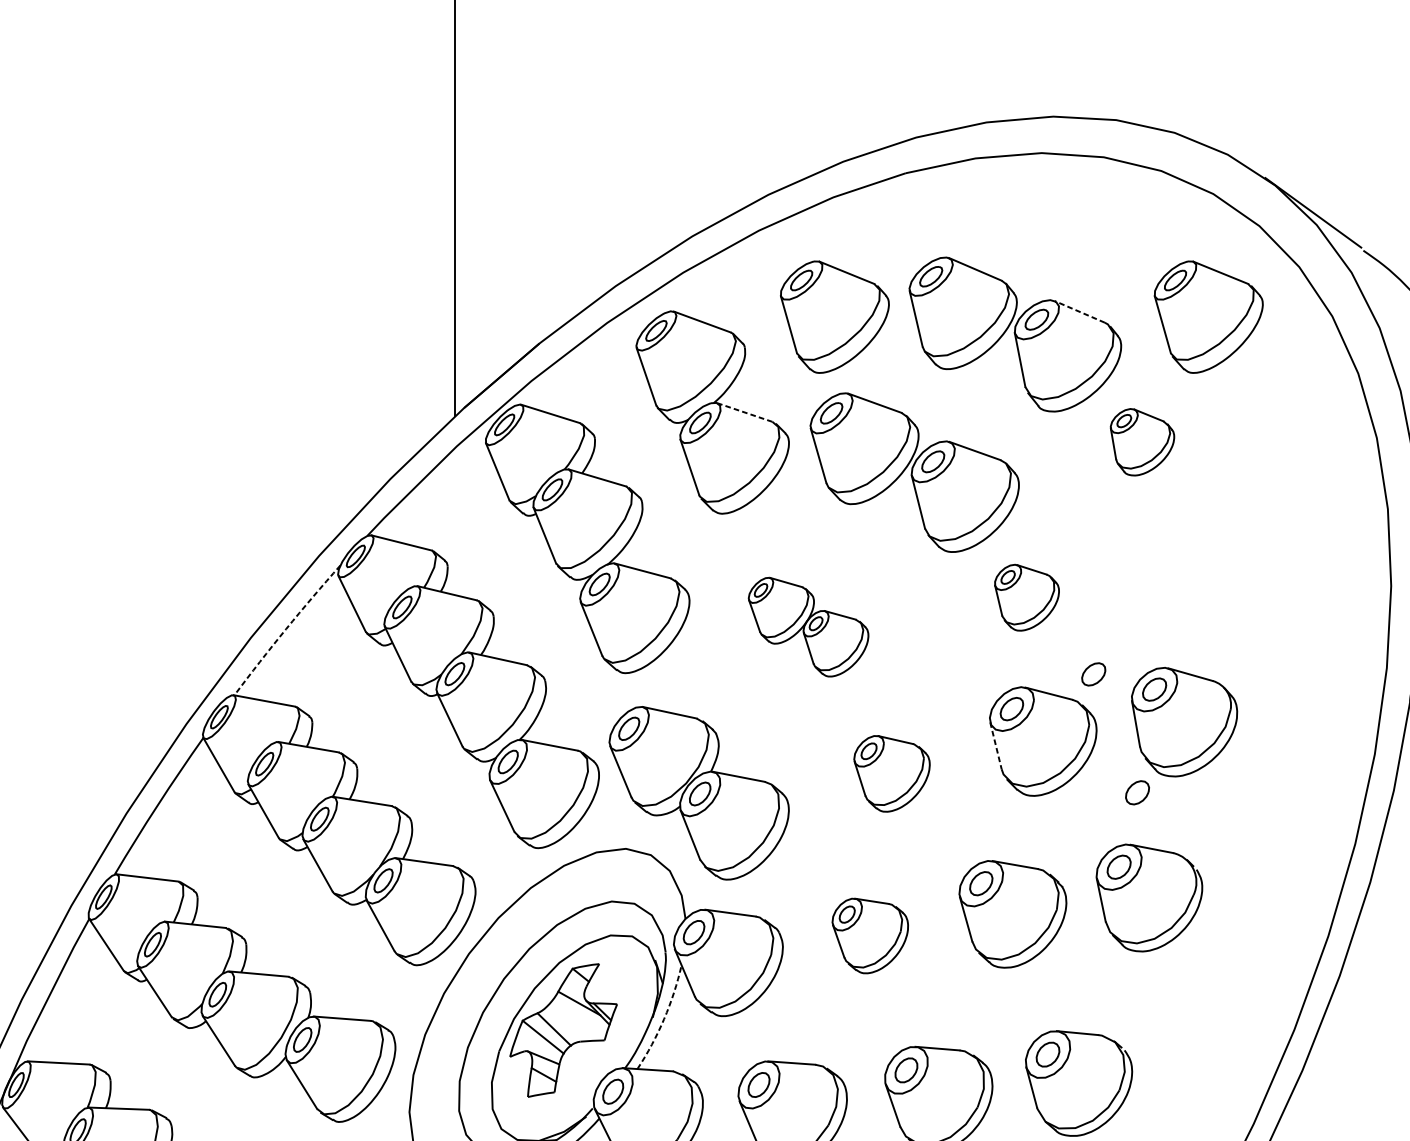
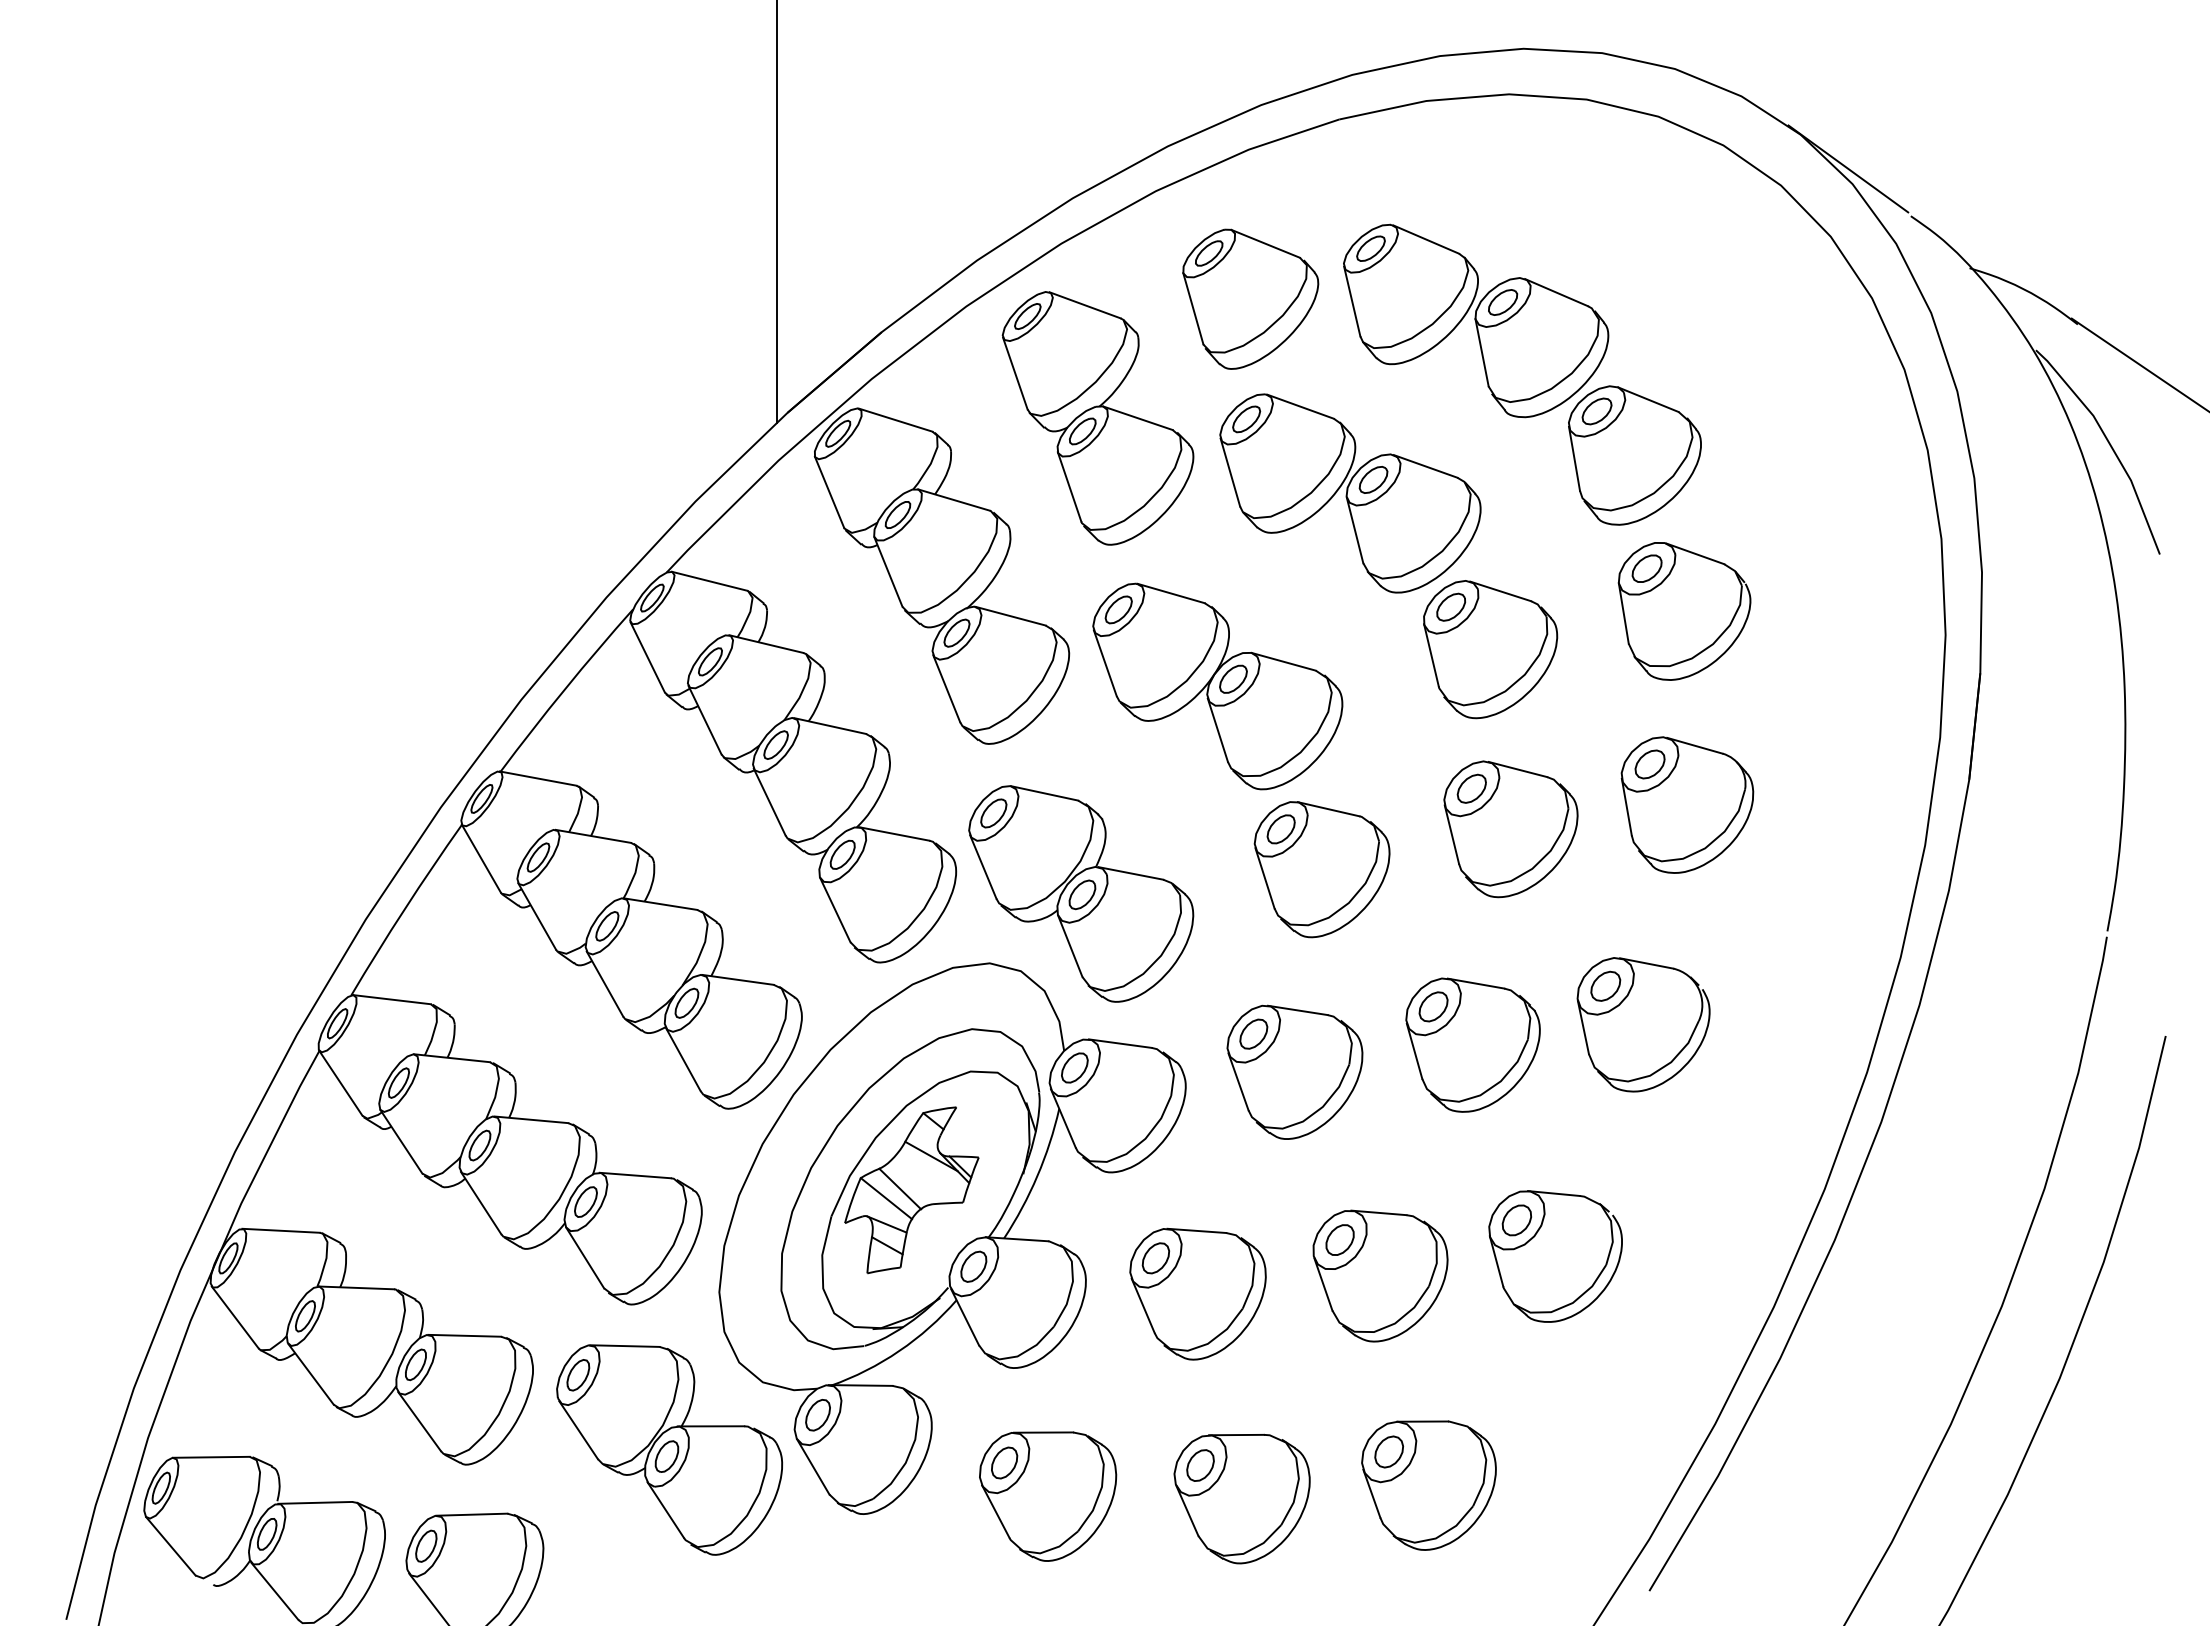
line: (1079, 311) -> (1556, 292), dashed -> solid
part: (1208, 316) -> (1717, 298), removed
line: (745, 412) -> (1138, 418), dashed -> solid
part: (1142, 442) -> (1634, 455), size x1.67
part: (1182, 567) -> (1684, 611), added
part: (1026, 597) -> (1490, 649), size x1.67
part: (808, 627) -> (1217, 686), size x1.67
arc: (286, 629) -> (565, 689), dashed -> solid
part: (1093, 674) -> (1573, 745), removed
line: (996, 746) -> (1452, 835), dashed -> solid
part: (891, 773) -> (1321, 869), size x1.43
part: (1137, 792) -> (1628, 892), removed
part: (869, 935) -> (1294, 1071), size x1.43
arc: (664, 1019) -> (1037, 1176), dashed -> solid

